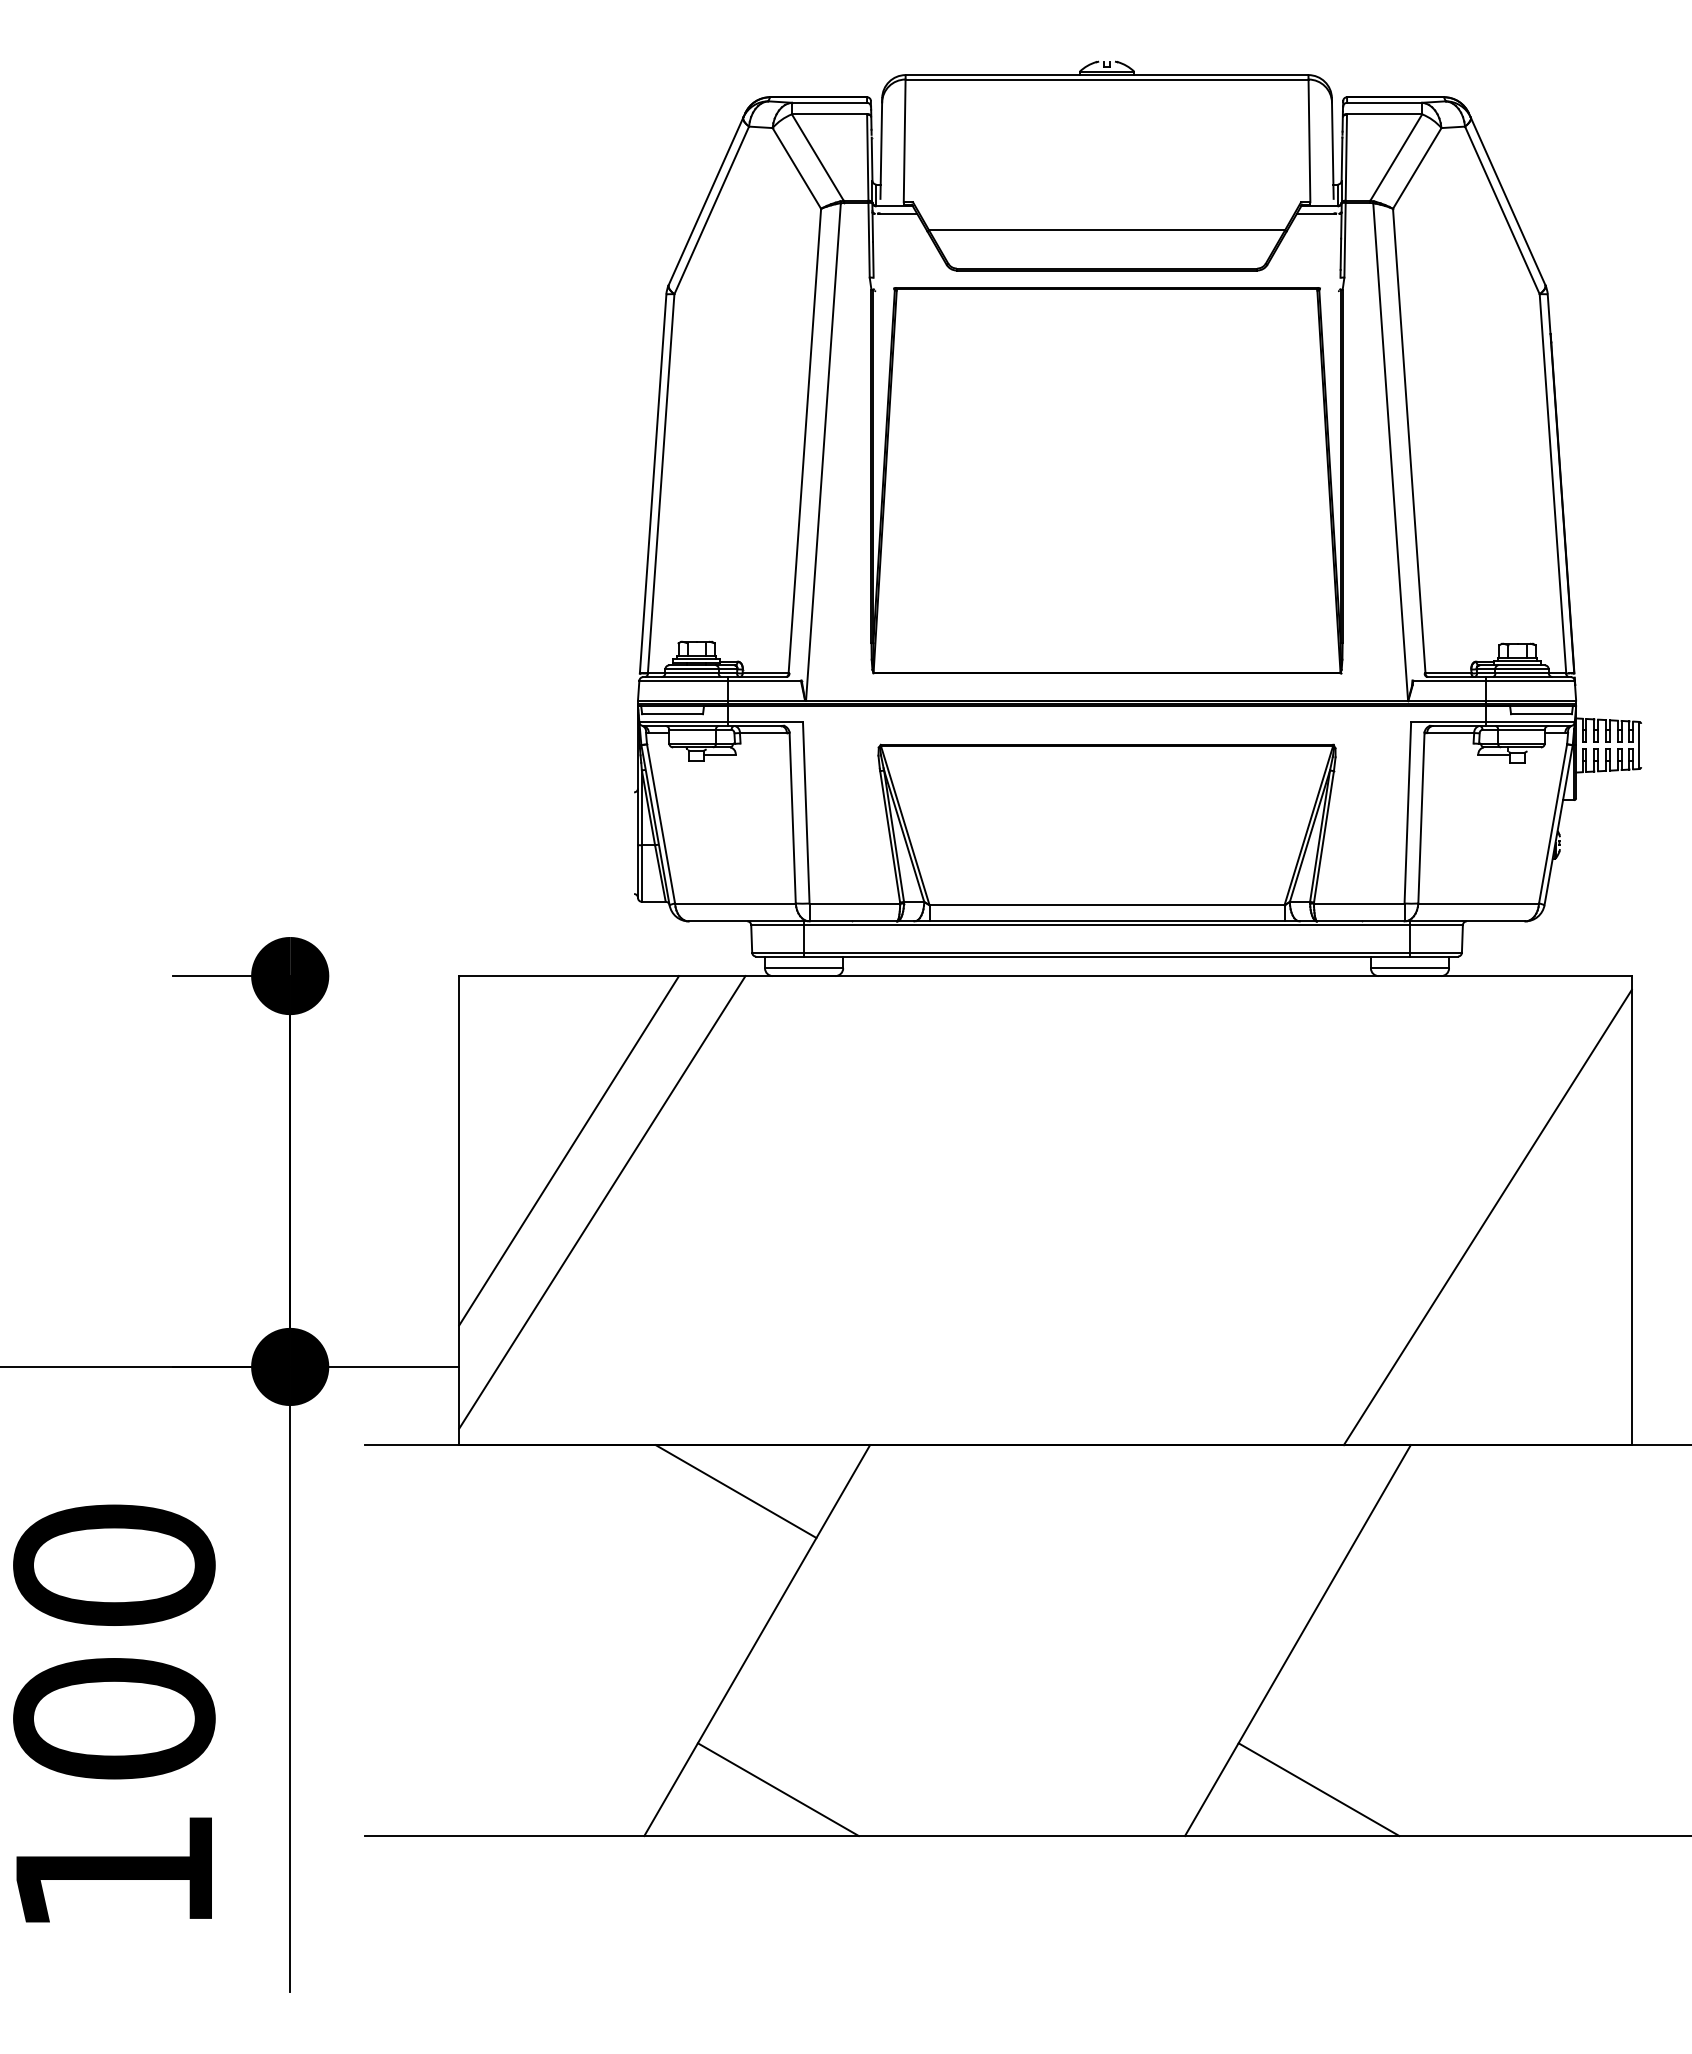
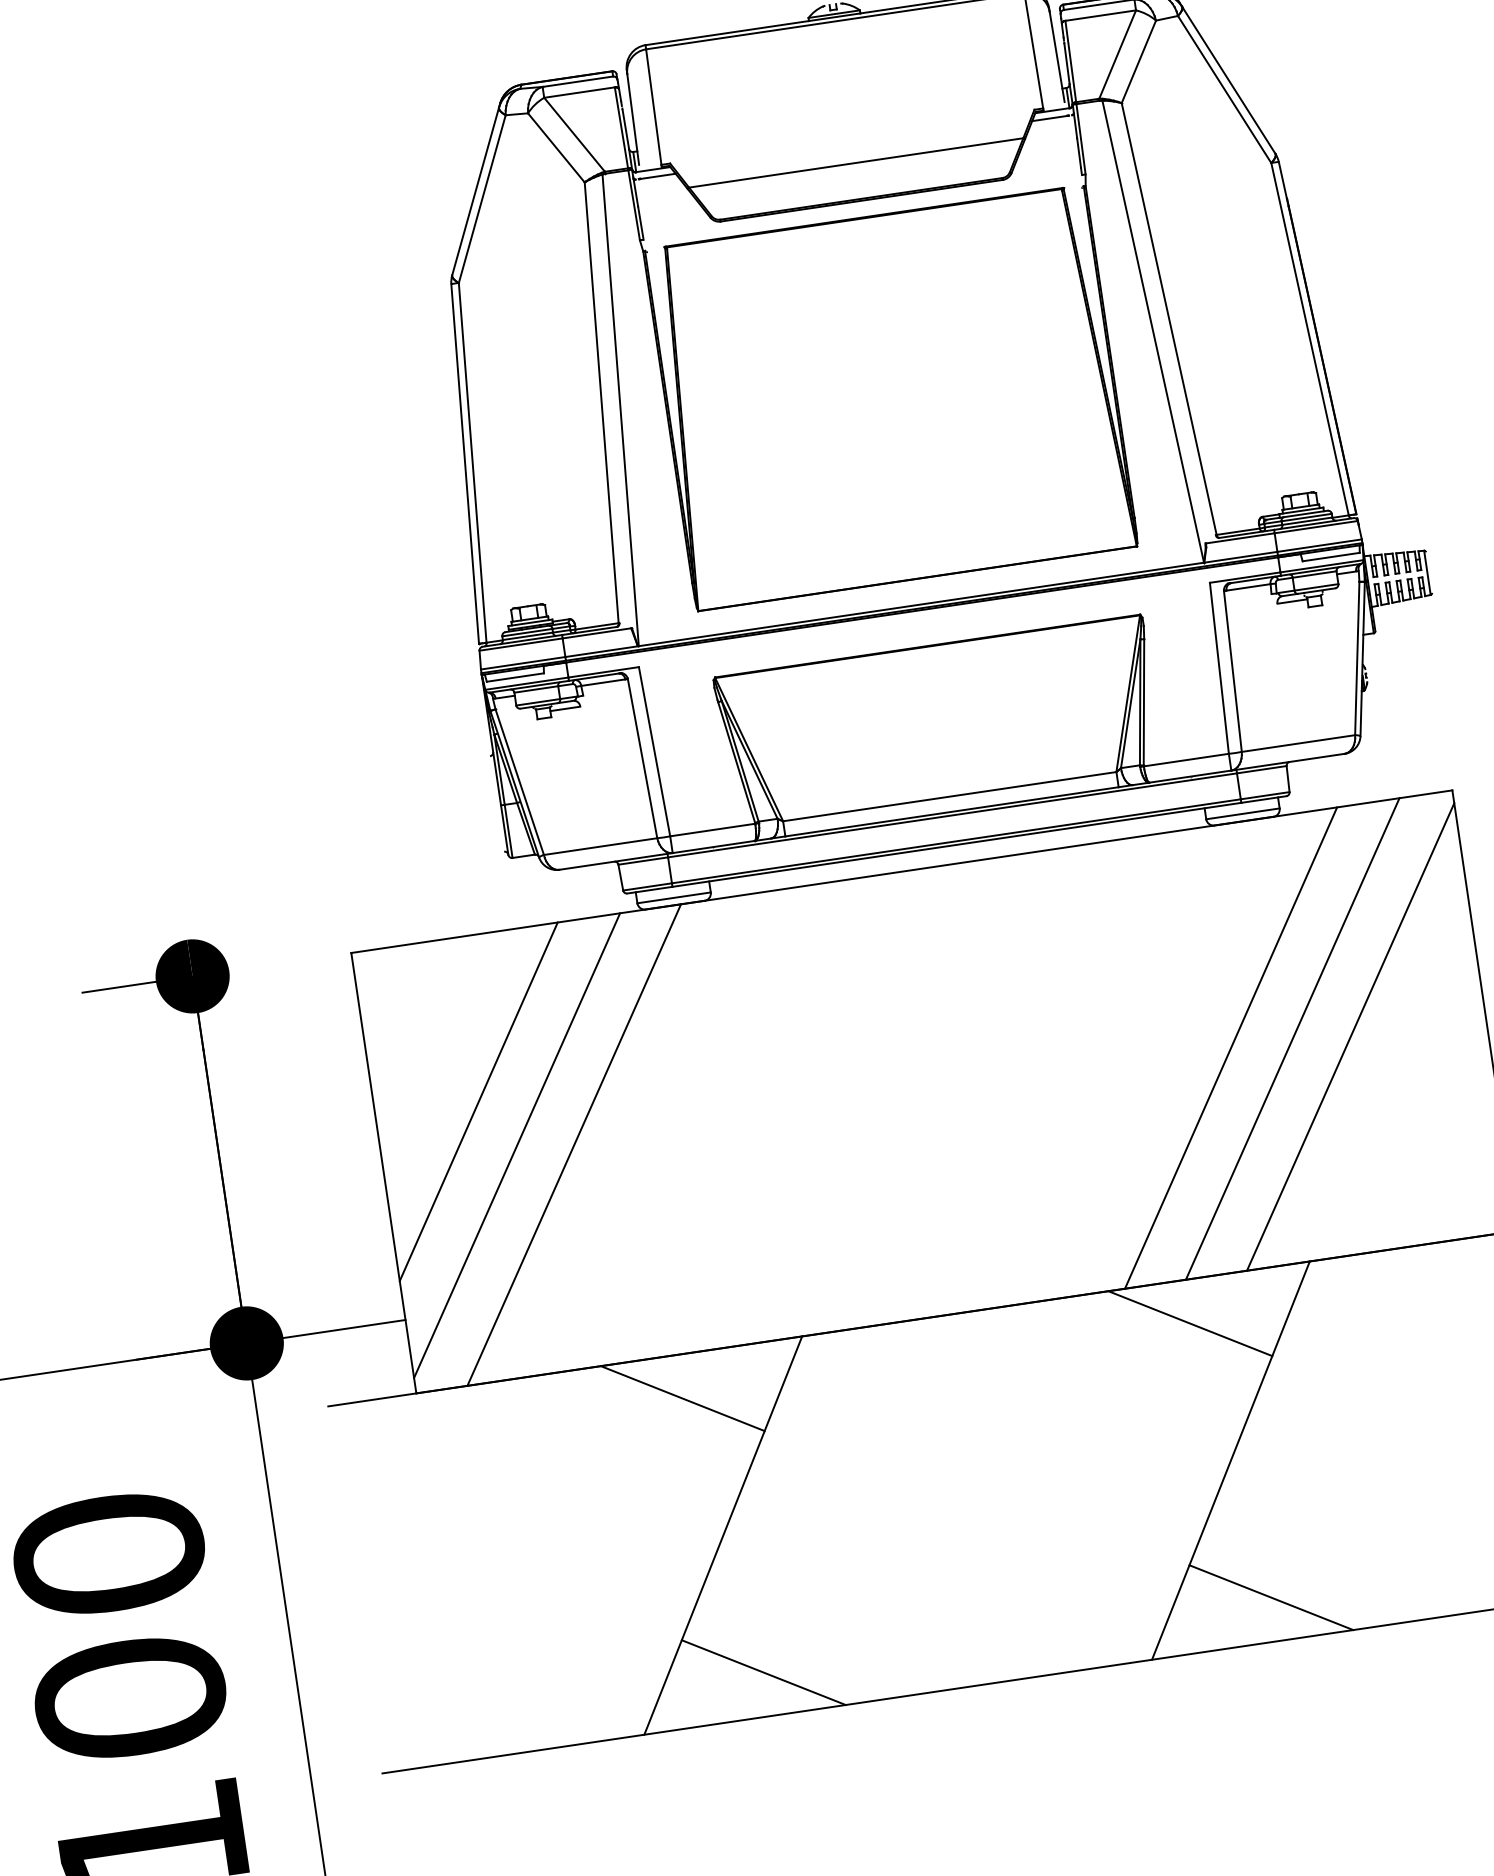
line: (661, 1210) -> (573, 1145), added
line: (1361, 1210) -> (1231, 1048), added
line: (1426, 1210) -> (1292, 1038), added
line: (1276, 1491) -> (1190, 1323), added

